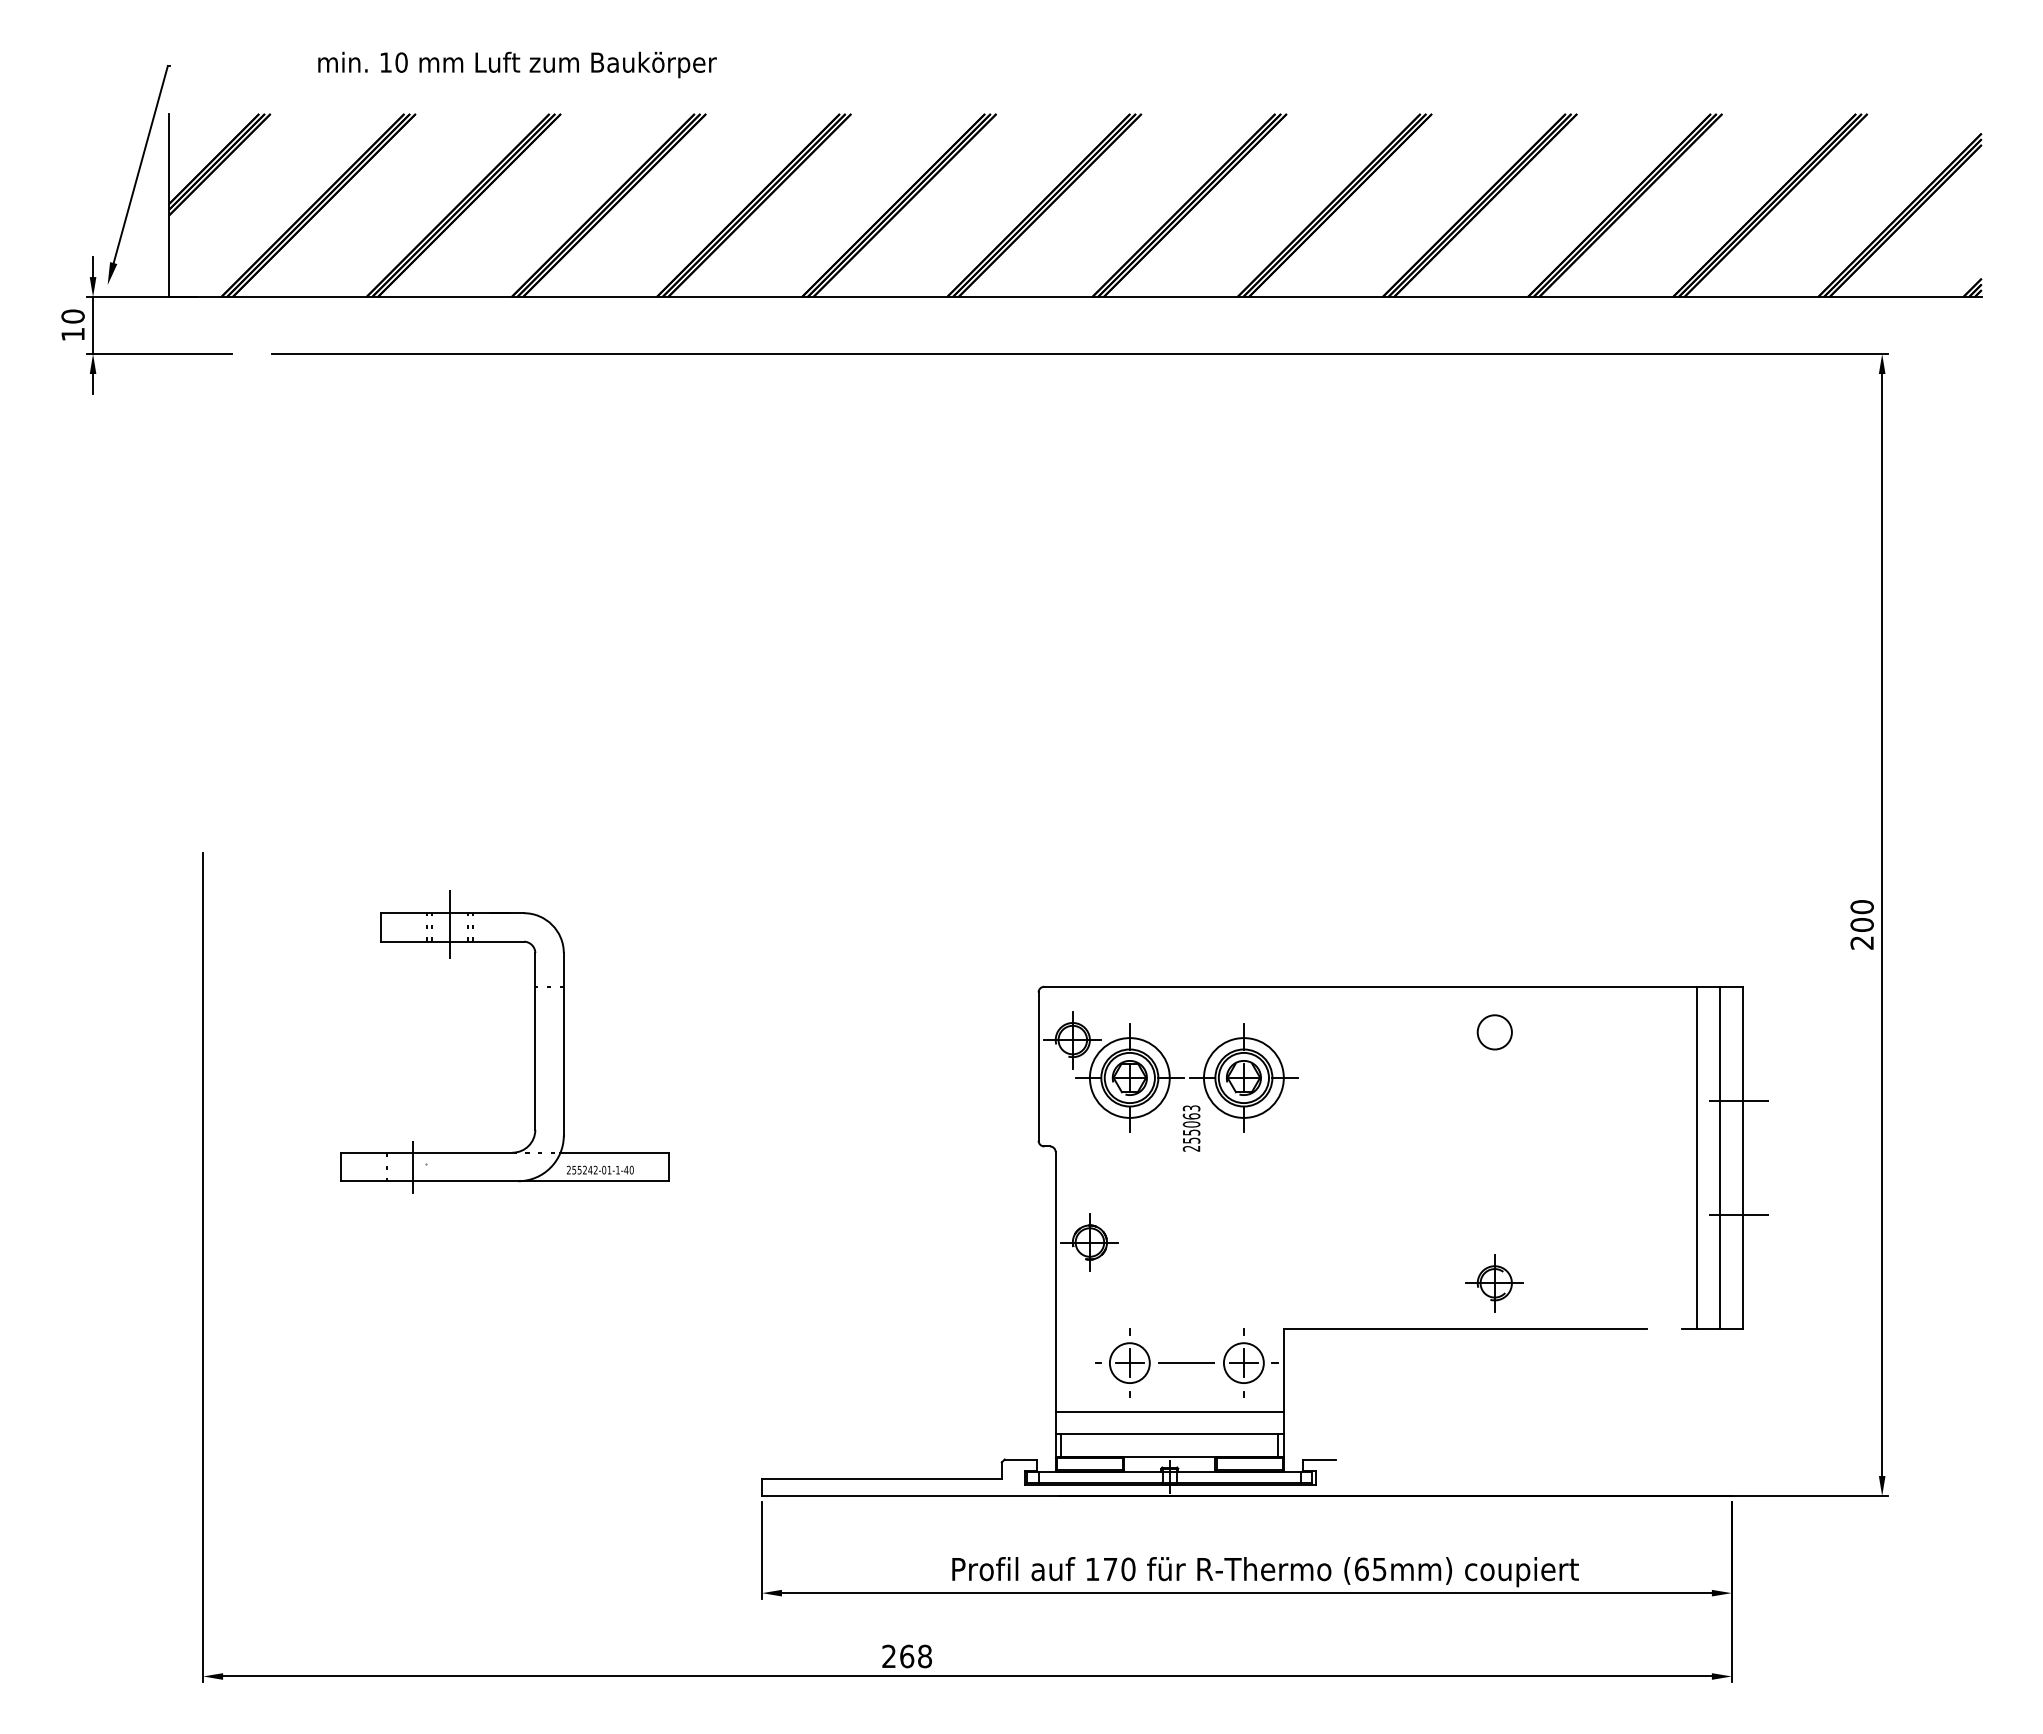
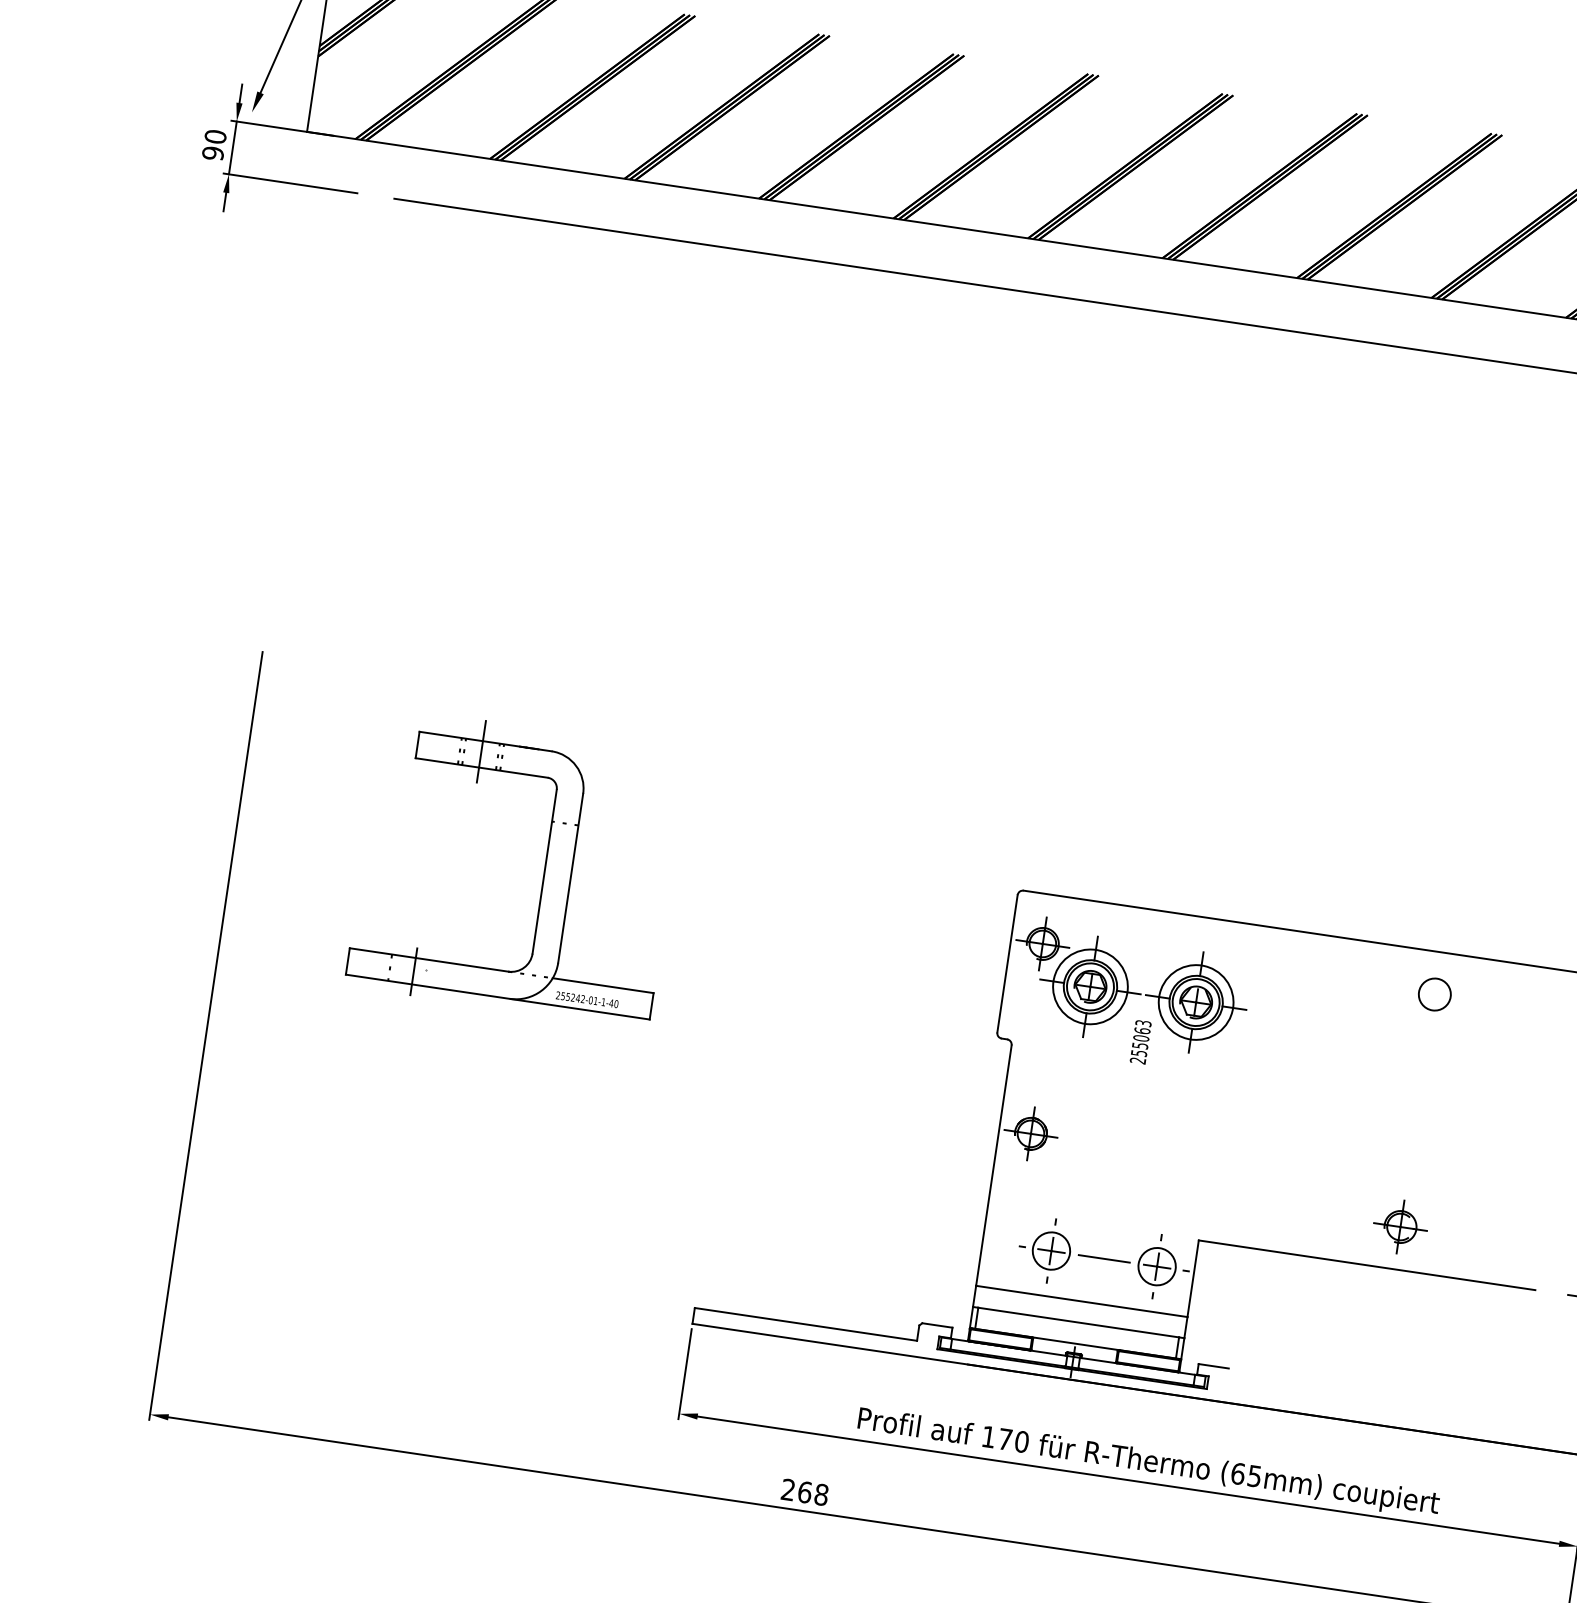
text: (72, 334) -> (212, 153), 10 -> 90

